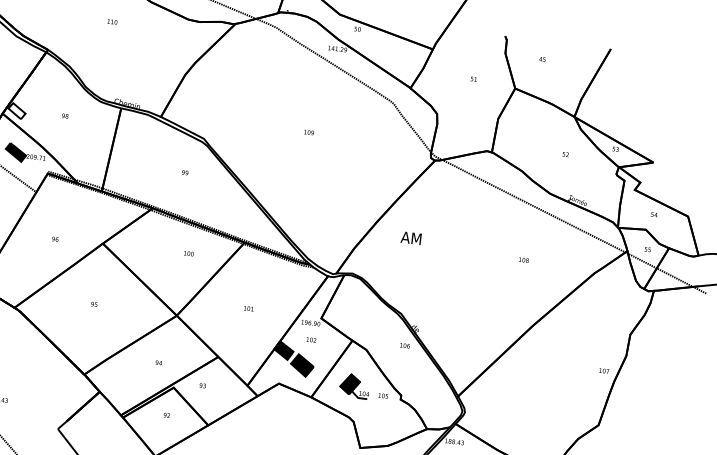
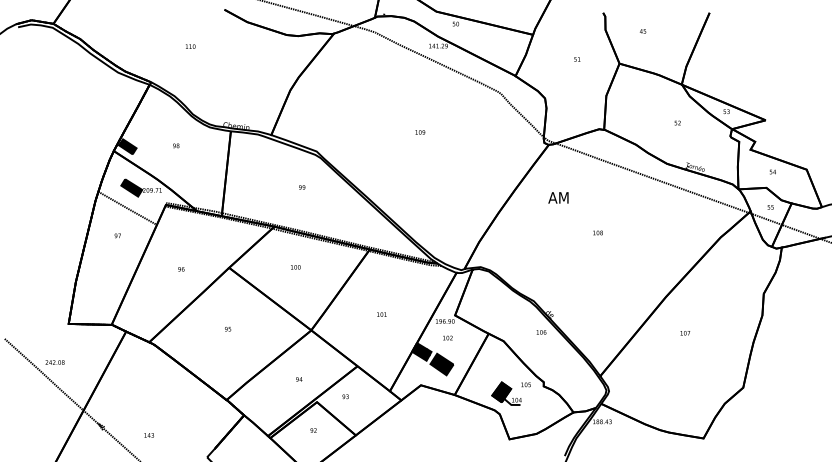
text: (112, 21) -> (190, 46), moved
fill: (16, 110) -> (127, 146), added
text: (411, 237) -> (558, 197), moved
text: (188, 253) -> (295, 267), moved
text: (523, 259) -> (597, 232), moved
text: (604, 371) -> (685, 333), moved
part: (354, 386) -> (506, 393), moved

